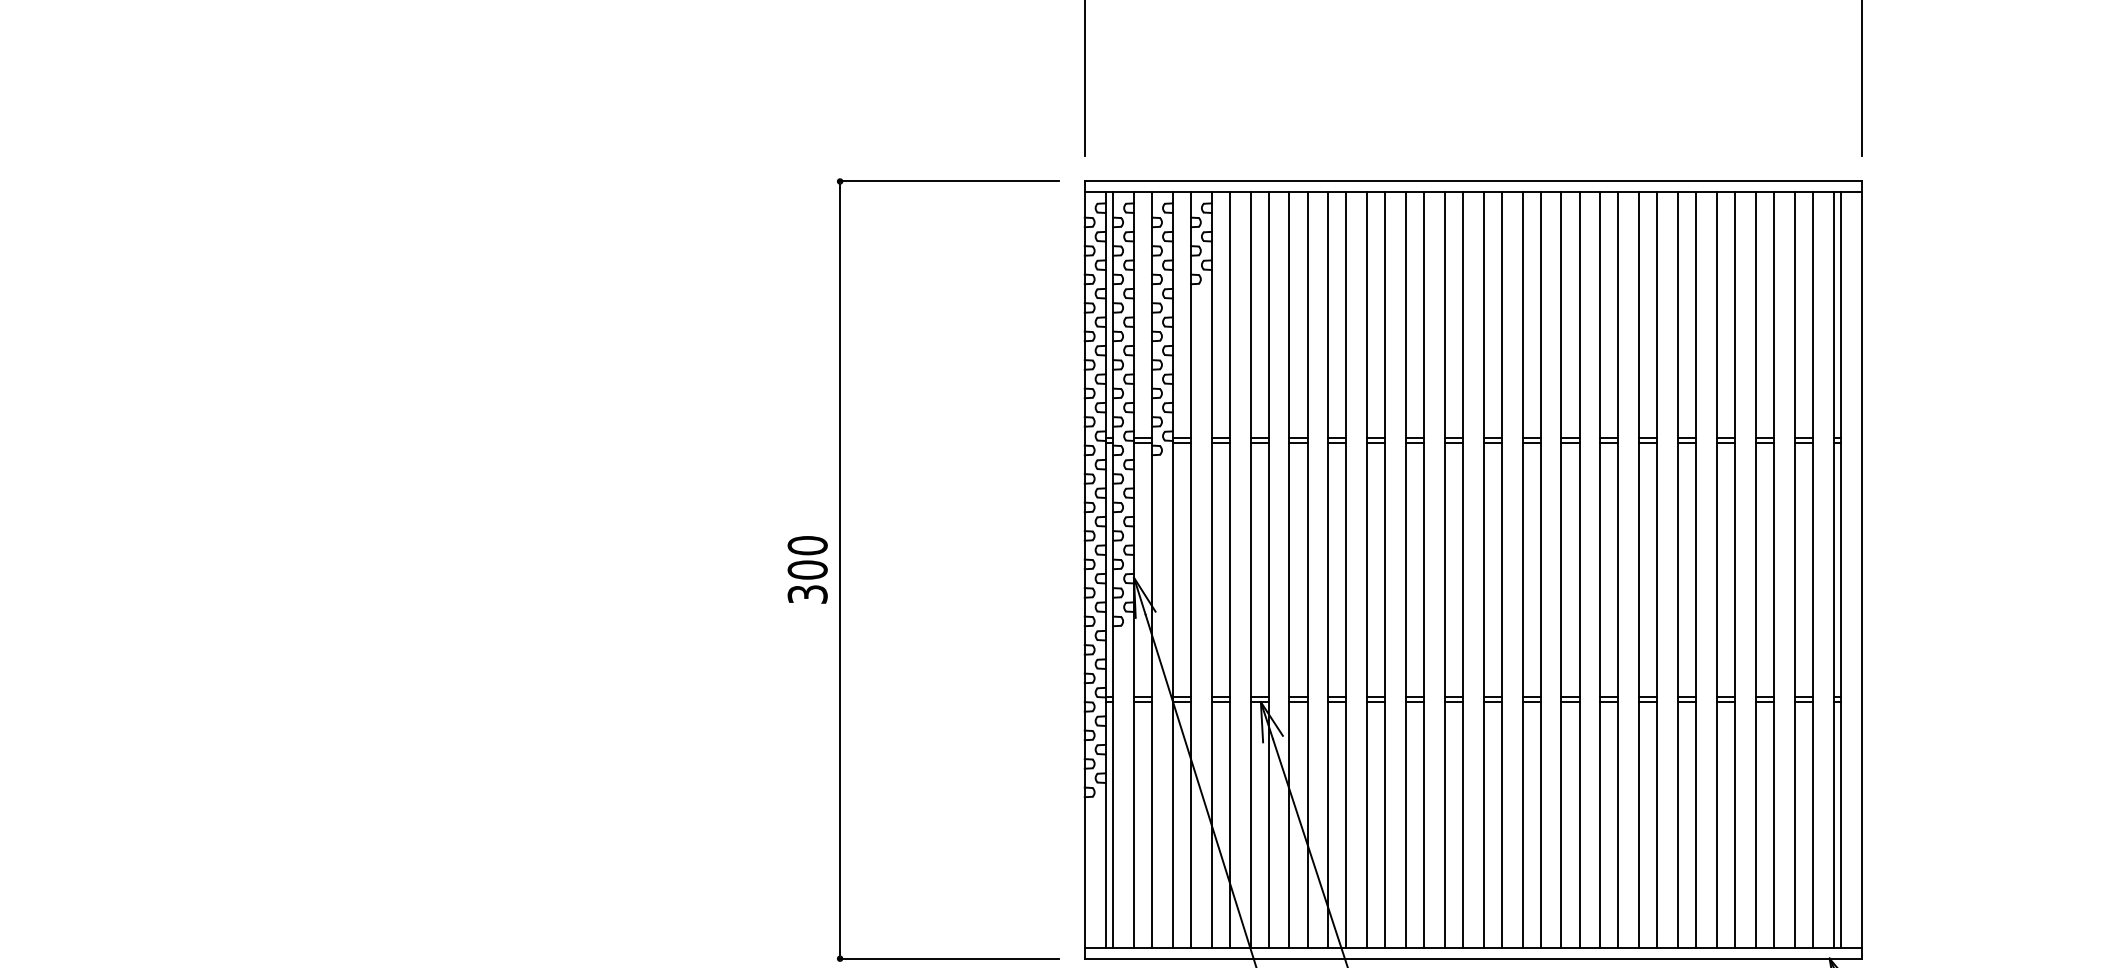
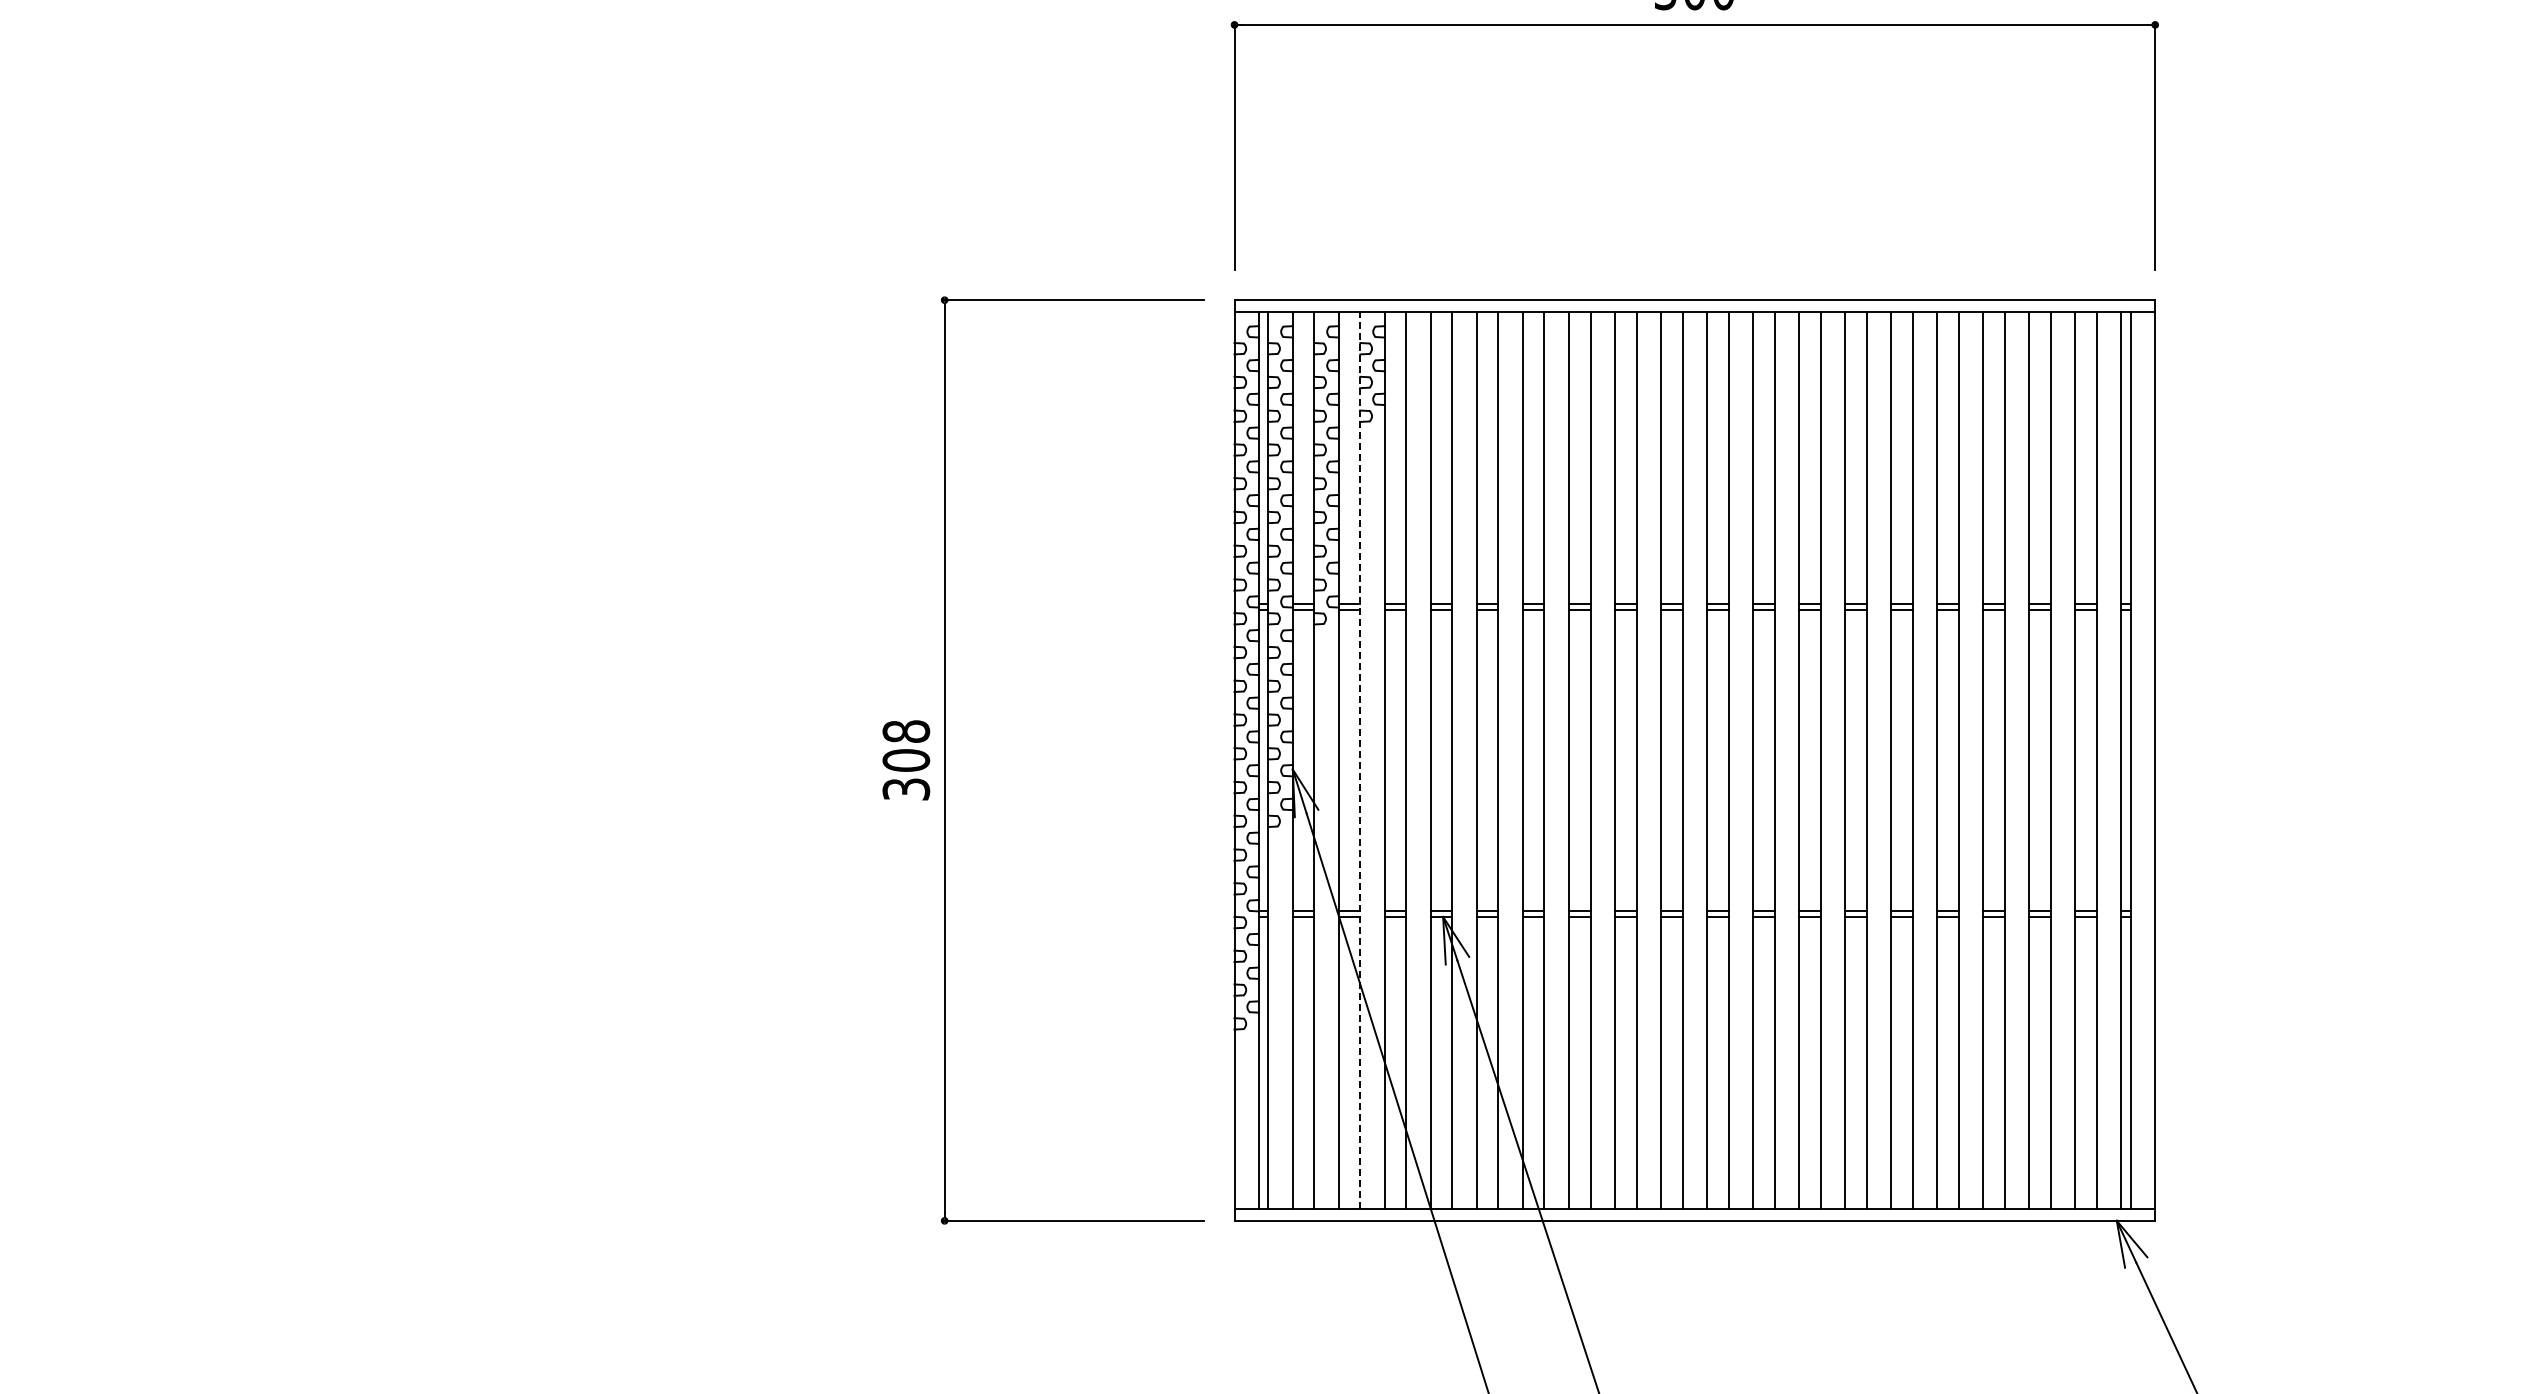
text: (807, 545) -> (905, 731), 300 -> 308
line: (1191, 569) -> (1360, 759), solid -> dashed

